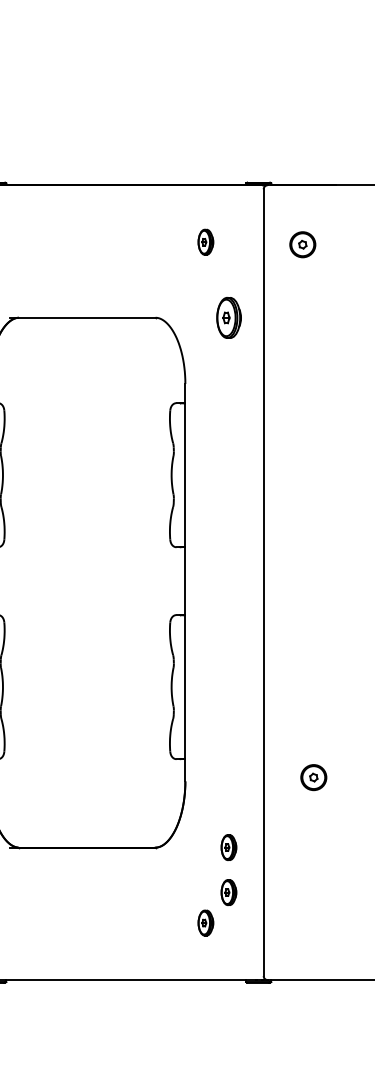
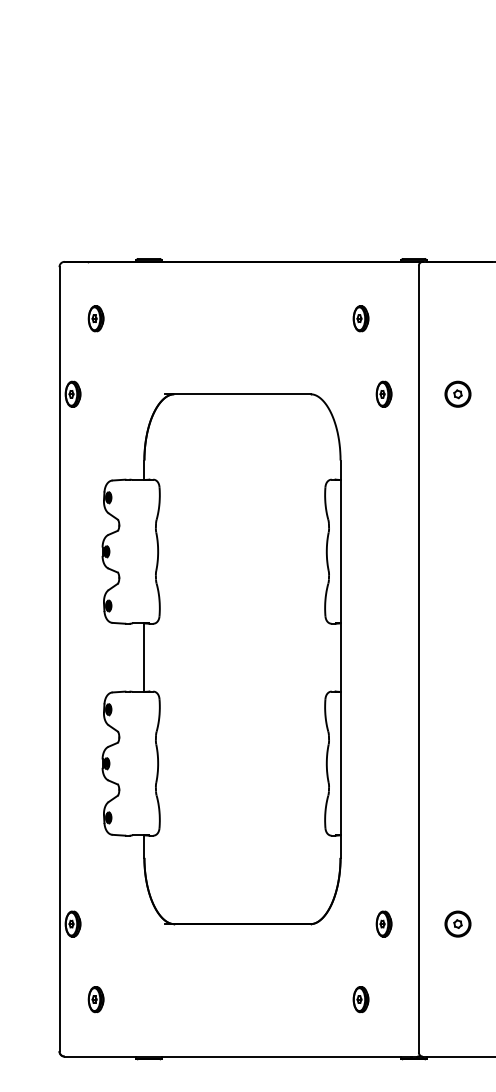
part: (302, 243) -> (457, 393), moved
part: (228, 316) -> (383, 393), size x0.62
part: (313, 776) -> (457, 923), moved
part: (228, 891) -> (383, 968), removed

